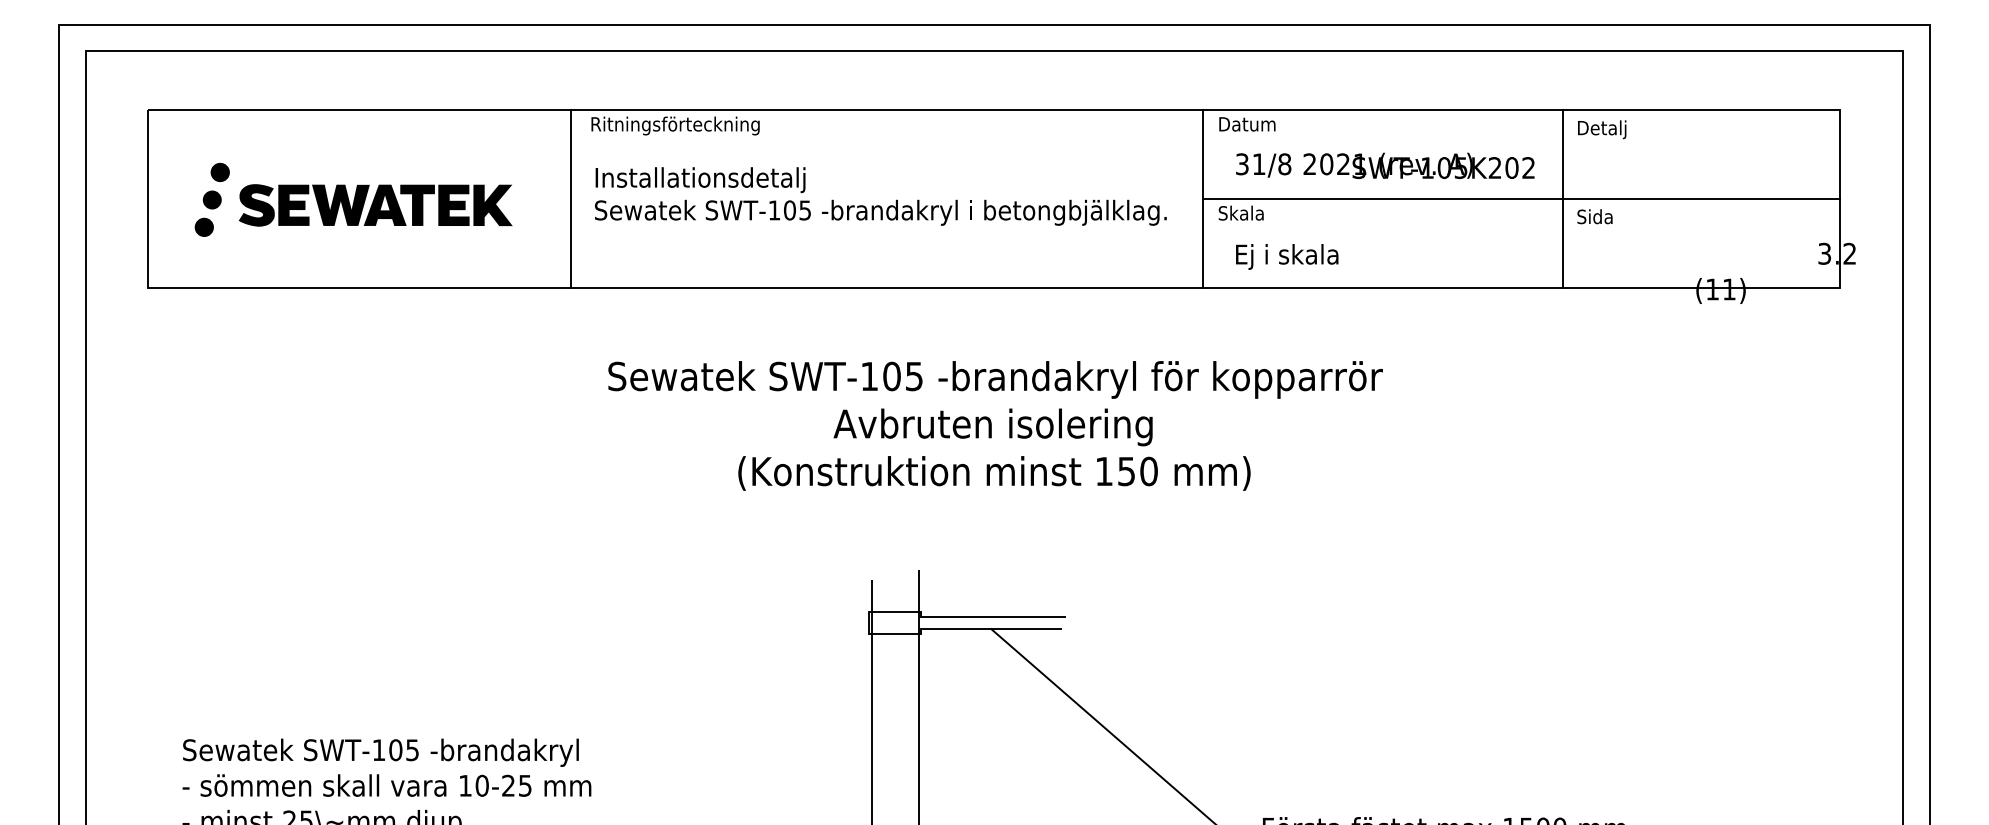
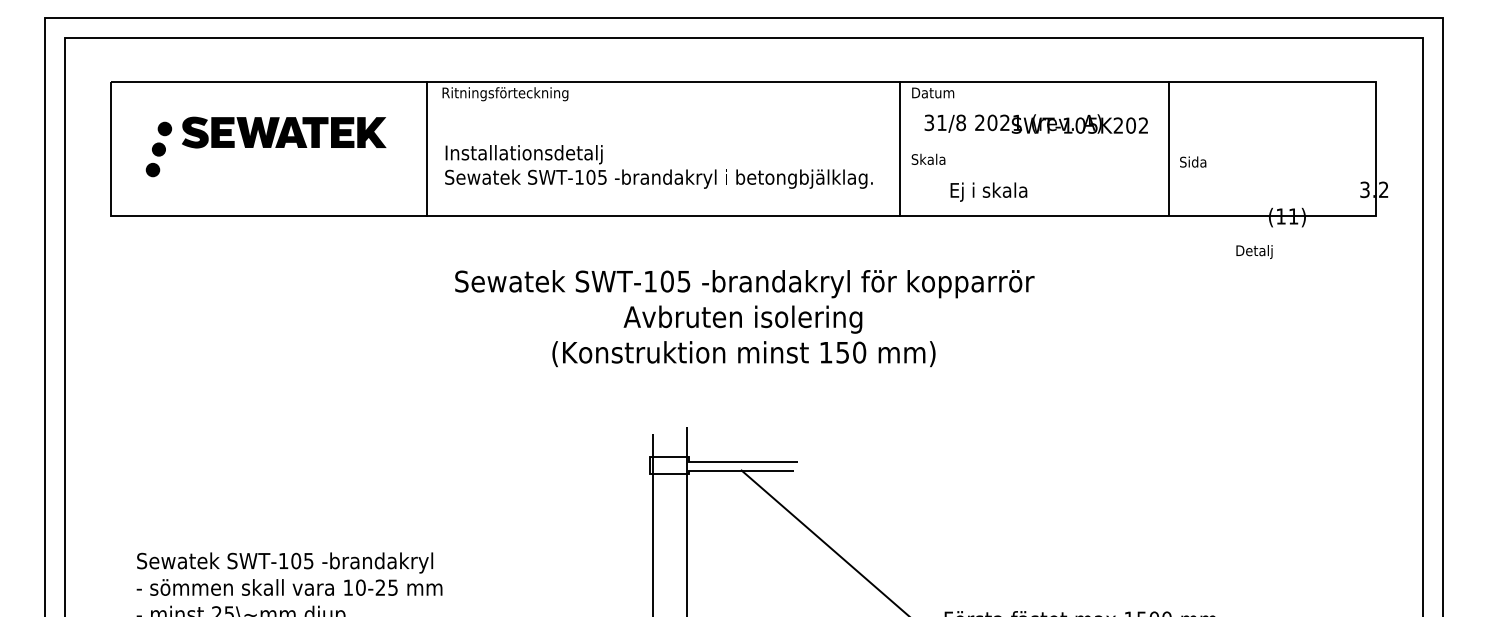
text: (1602, 129) -> (1254, 251), moved
text: (880, 195) -> (658, 166), moved
line: (1520, 199) -> (1137, 149), removed
part: (376, 205) -> (284, 132), moved
text: (1286, 256) -> (988, 191), moved

